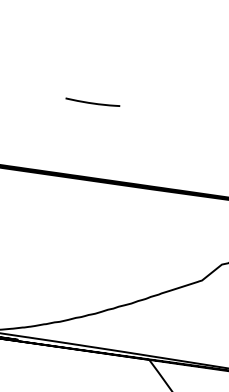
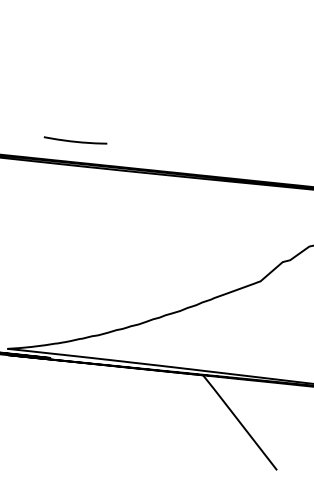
curve: (92, 102) -> (75, 140), moved

